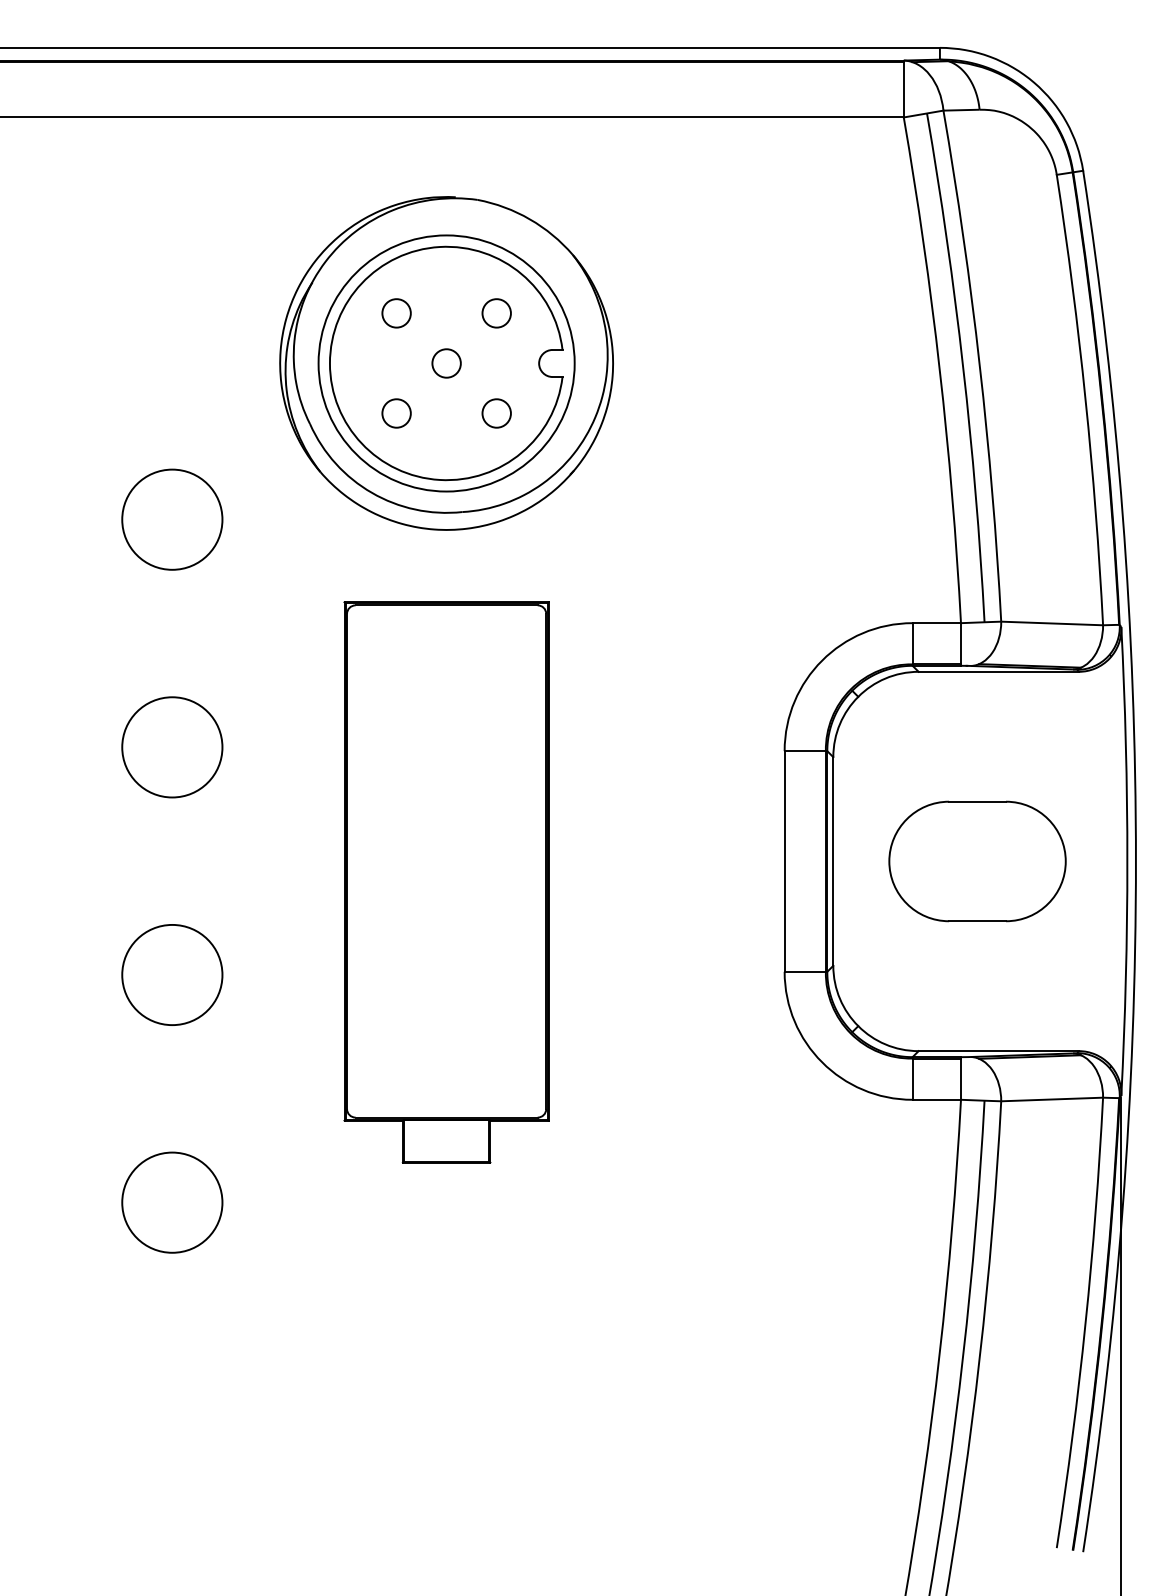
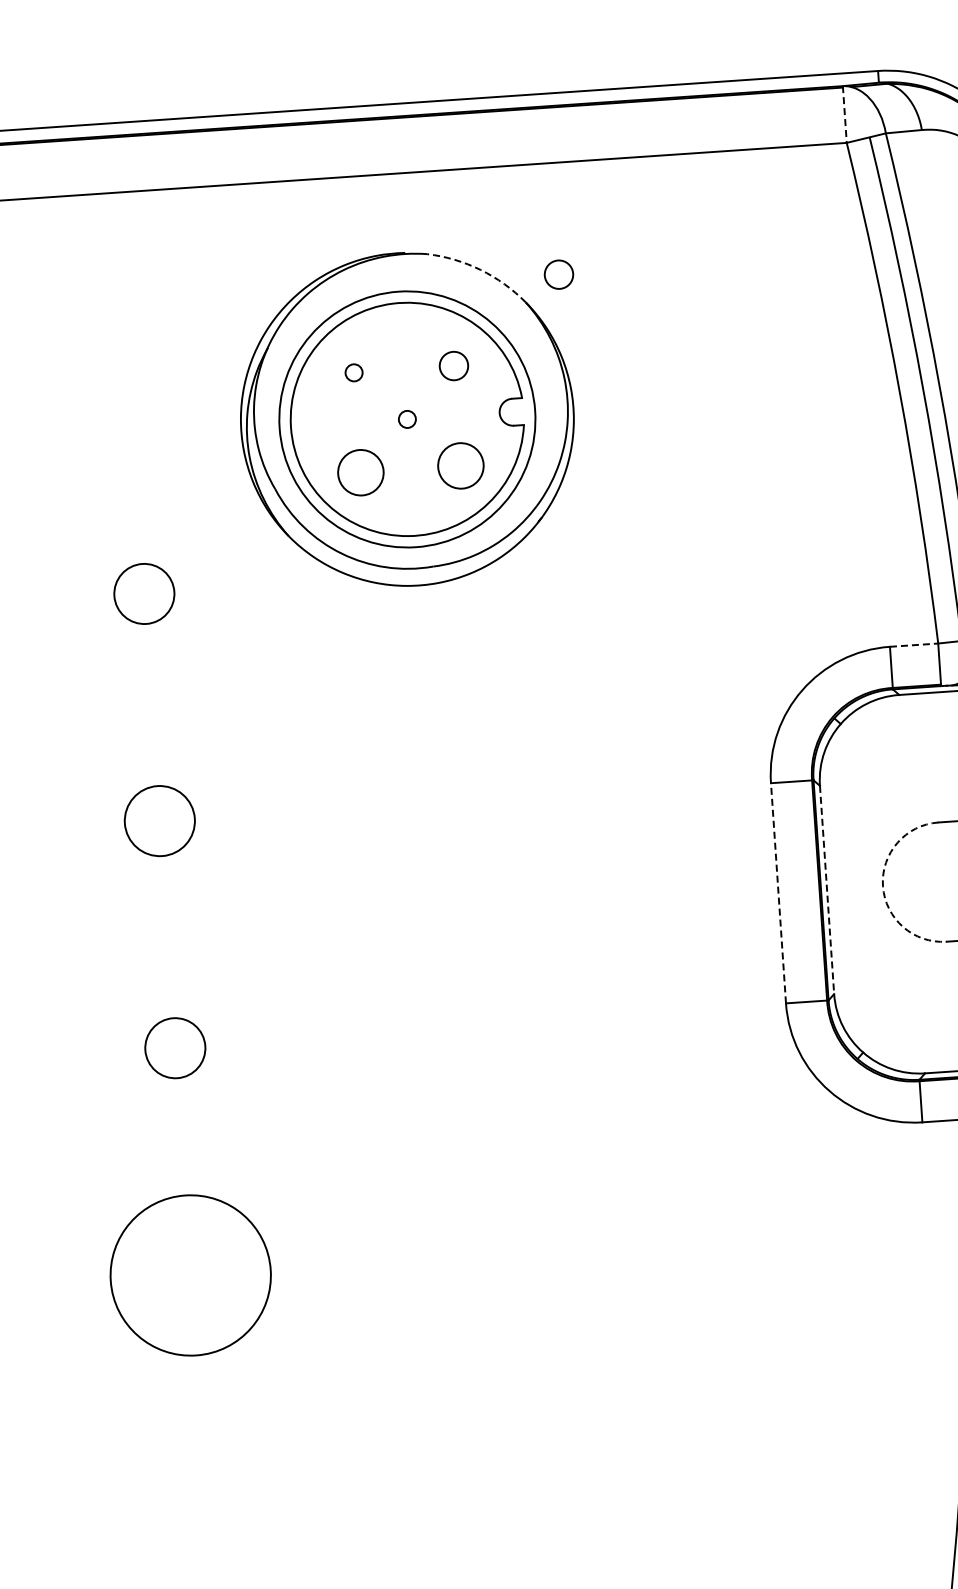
line: (903, 89) -> (844, 115), solid -> dashed
arc: (529, 219) -> (480, 270), solid -> dashed
circle: (607, 229) -> (558, 274), added
circle: (396, 313) -> (353, 372), size x0.6
circle: (446, 363) -> (407, 419), size x0.6
circle: (396, 413) -> (360, 472), size x1.6
circle: (496, 413) -> (460, 465), size x1.6
circle: (172, 519) -> (144, 593), size x0.6
line: (937, 623) -> (914, 645), solid -> dashed
circle: (172, 747) -> (160, 821), size x0.7
line: (784, 860) -> (778, 892), solid -> dashed
line: (833, 861) -> (827, 889), solid -> dashed
arc: (889, 861) -> (883, 886), solid -> dashed
part: (446, 882) -> (442, 937), removed
circle: (172, 974) -> (175, 1047), size x0.6
circle: (172, 1202) -> (190, 1275), size x1.6

